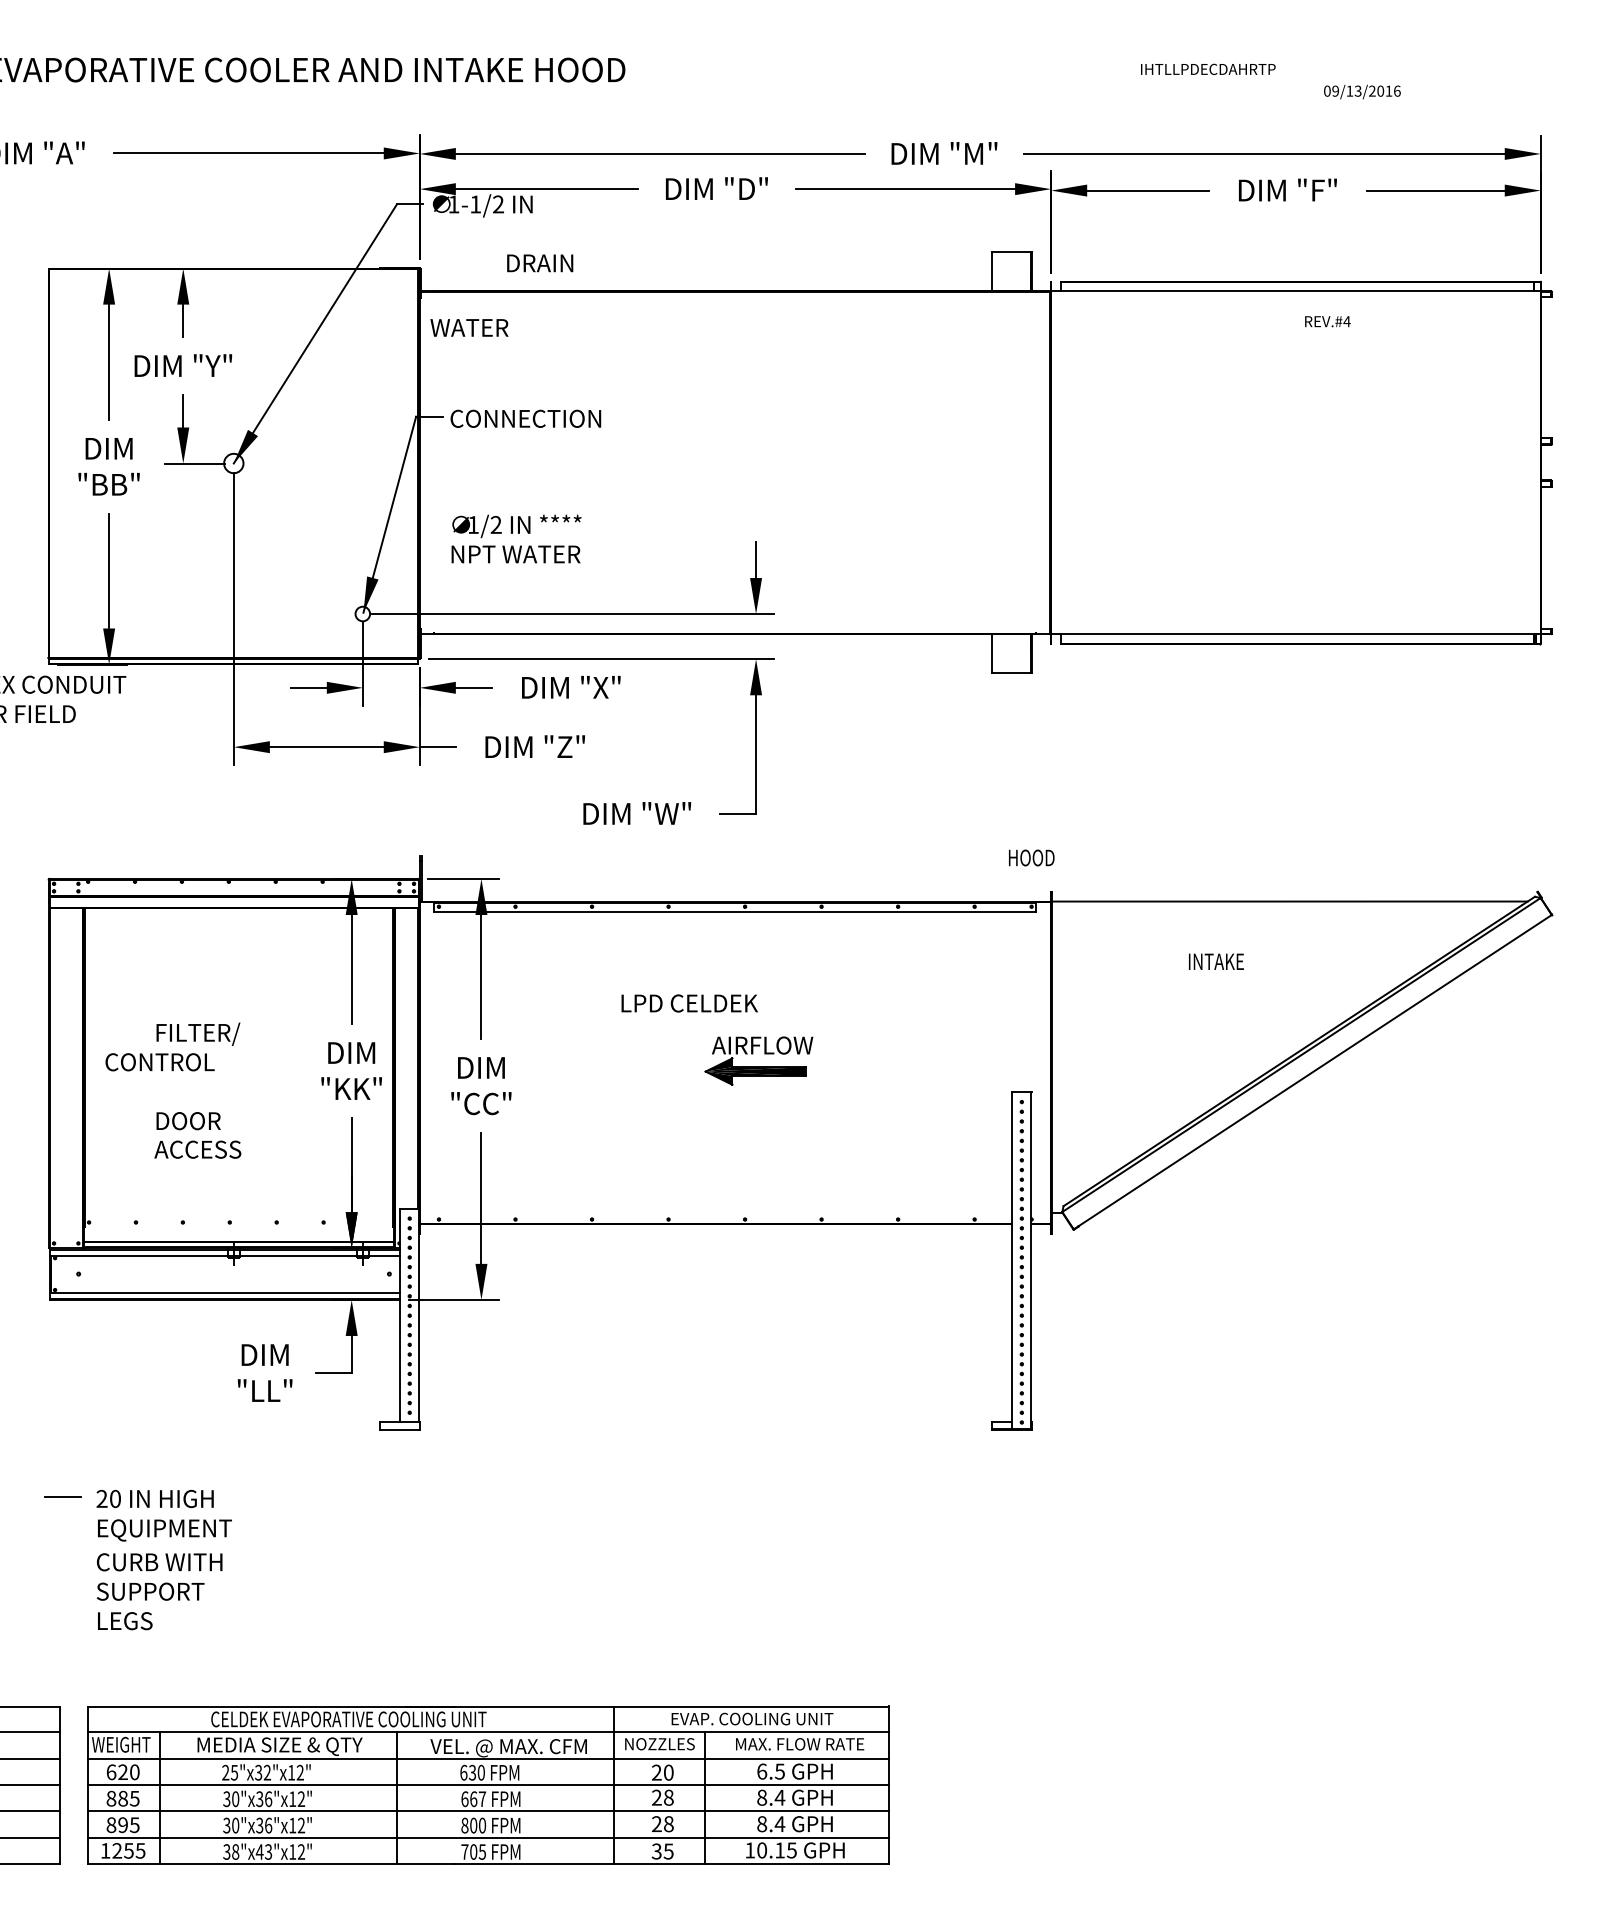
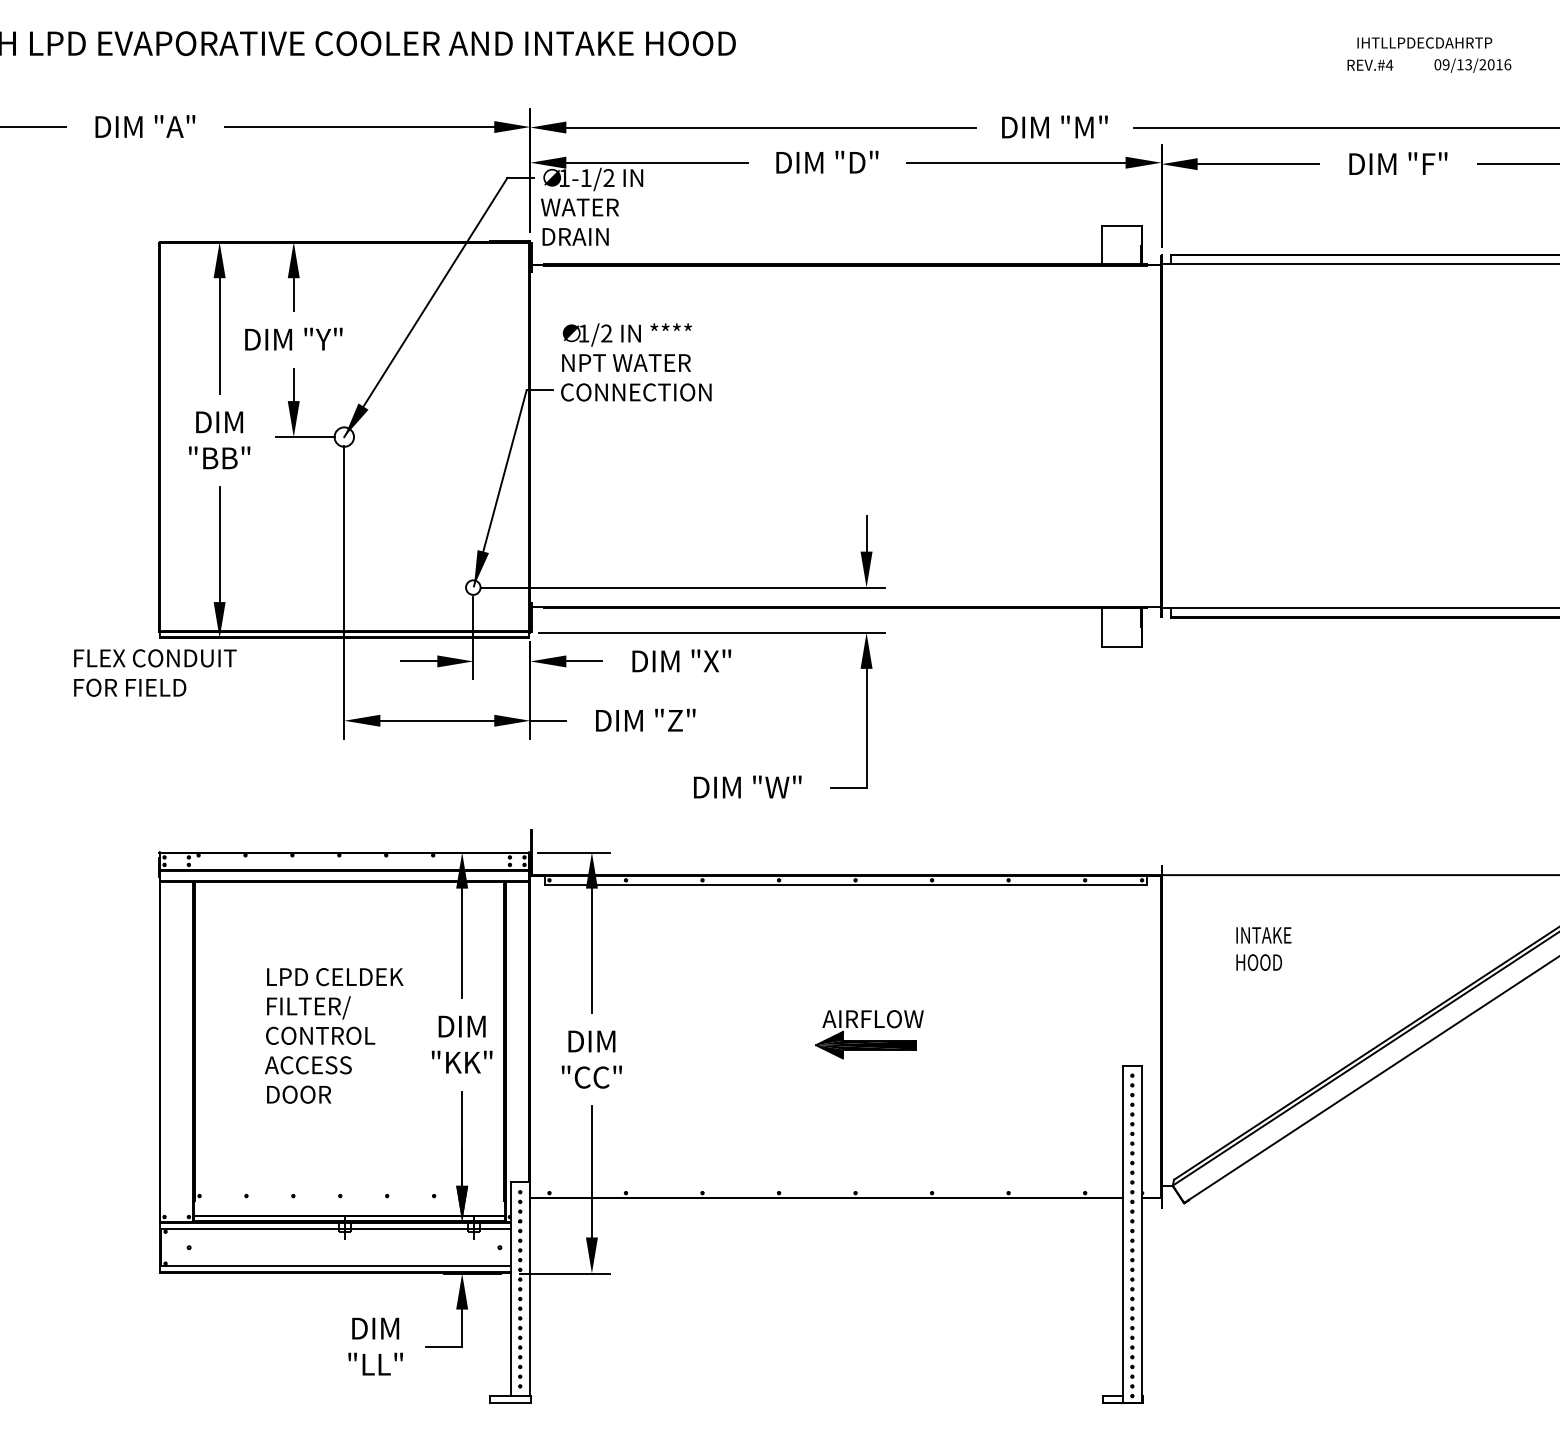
text: (1208, 68) -> (1424, 42), moved
text: (540, 263) -> (575, 237), moved
text: (1327, 321) -> (1369, 65), moved
text: (469, 327) -> (579, 207), moved
text: (516, 538) -> (626, 347), moved
text: (1031, 857) -> (1258, 962), moved
text: (1216, 961) -> (1263, 935), moved
text: (689, 1003) -> (334, 977), moved
text: (159, 1062) -> (319, 1036), moved
text: (197, 1149) -> (307, 1065), moved

